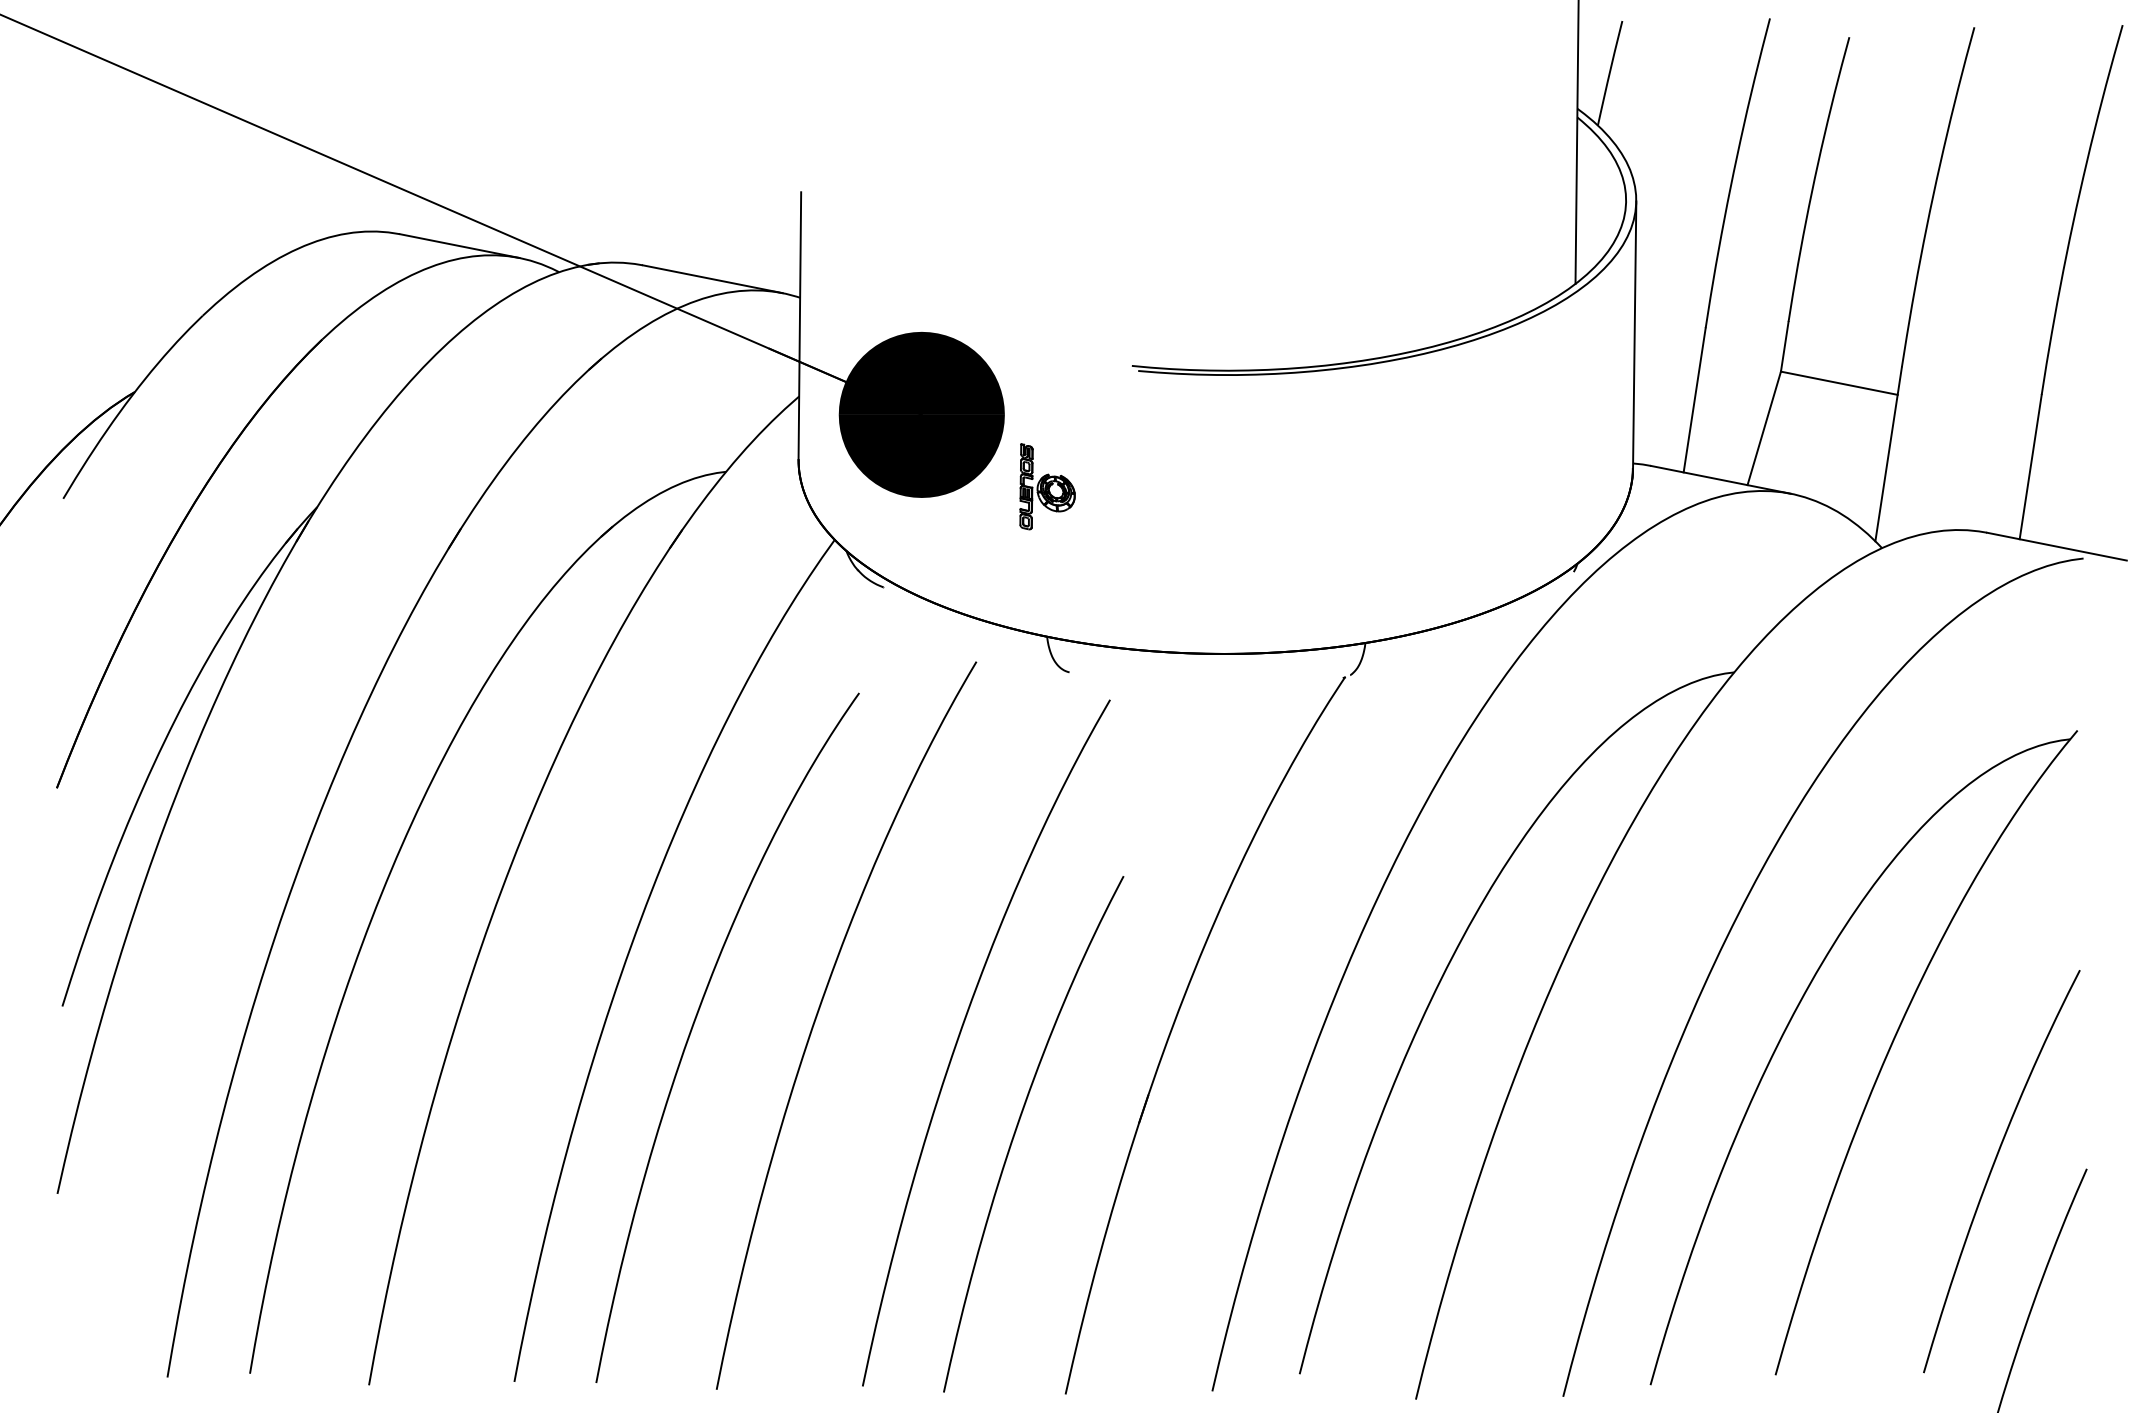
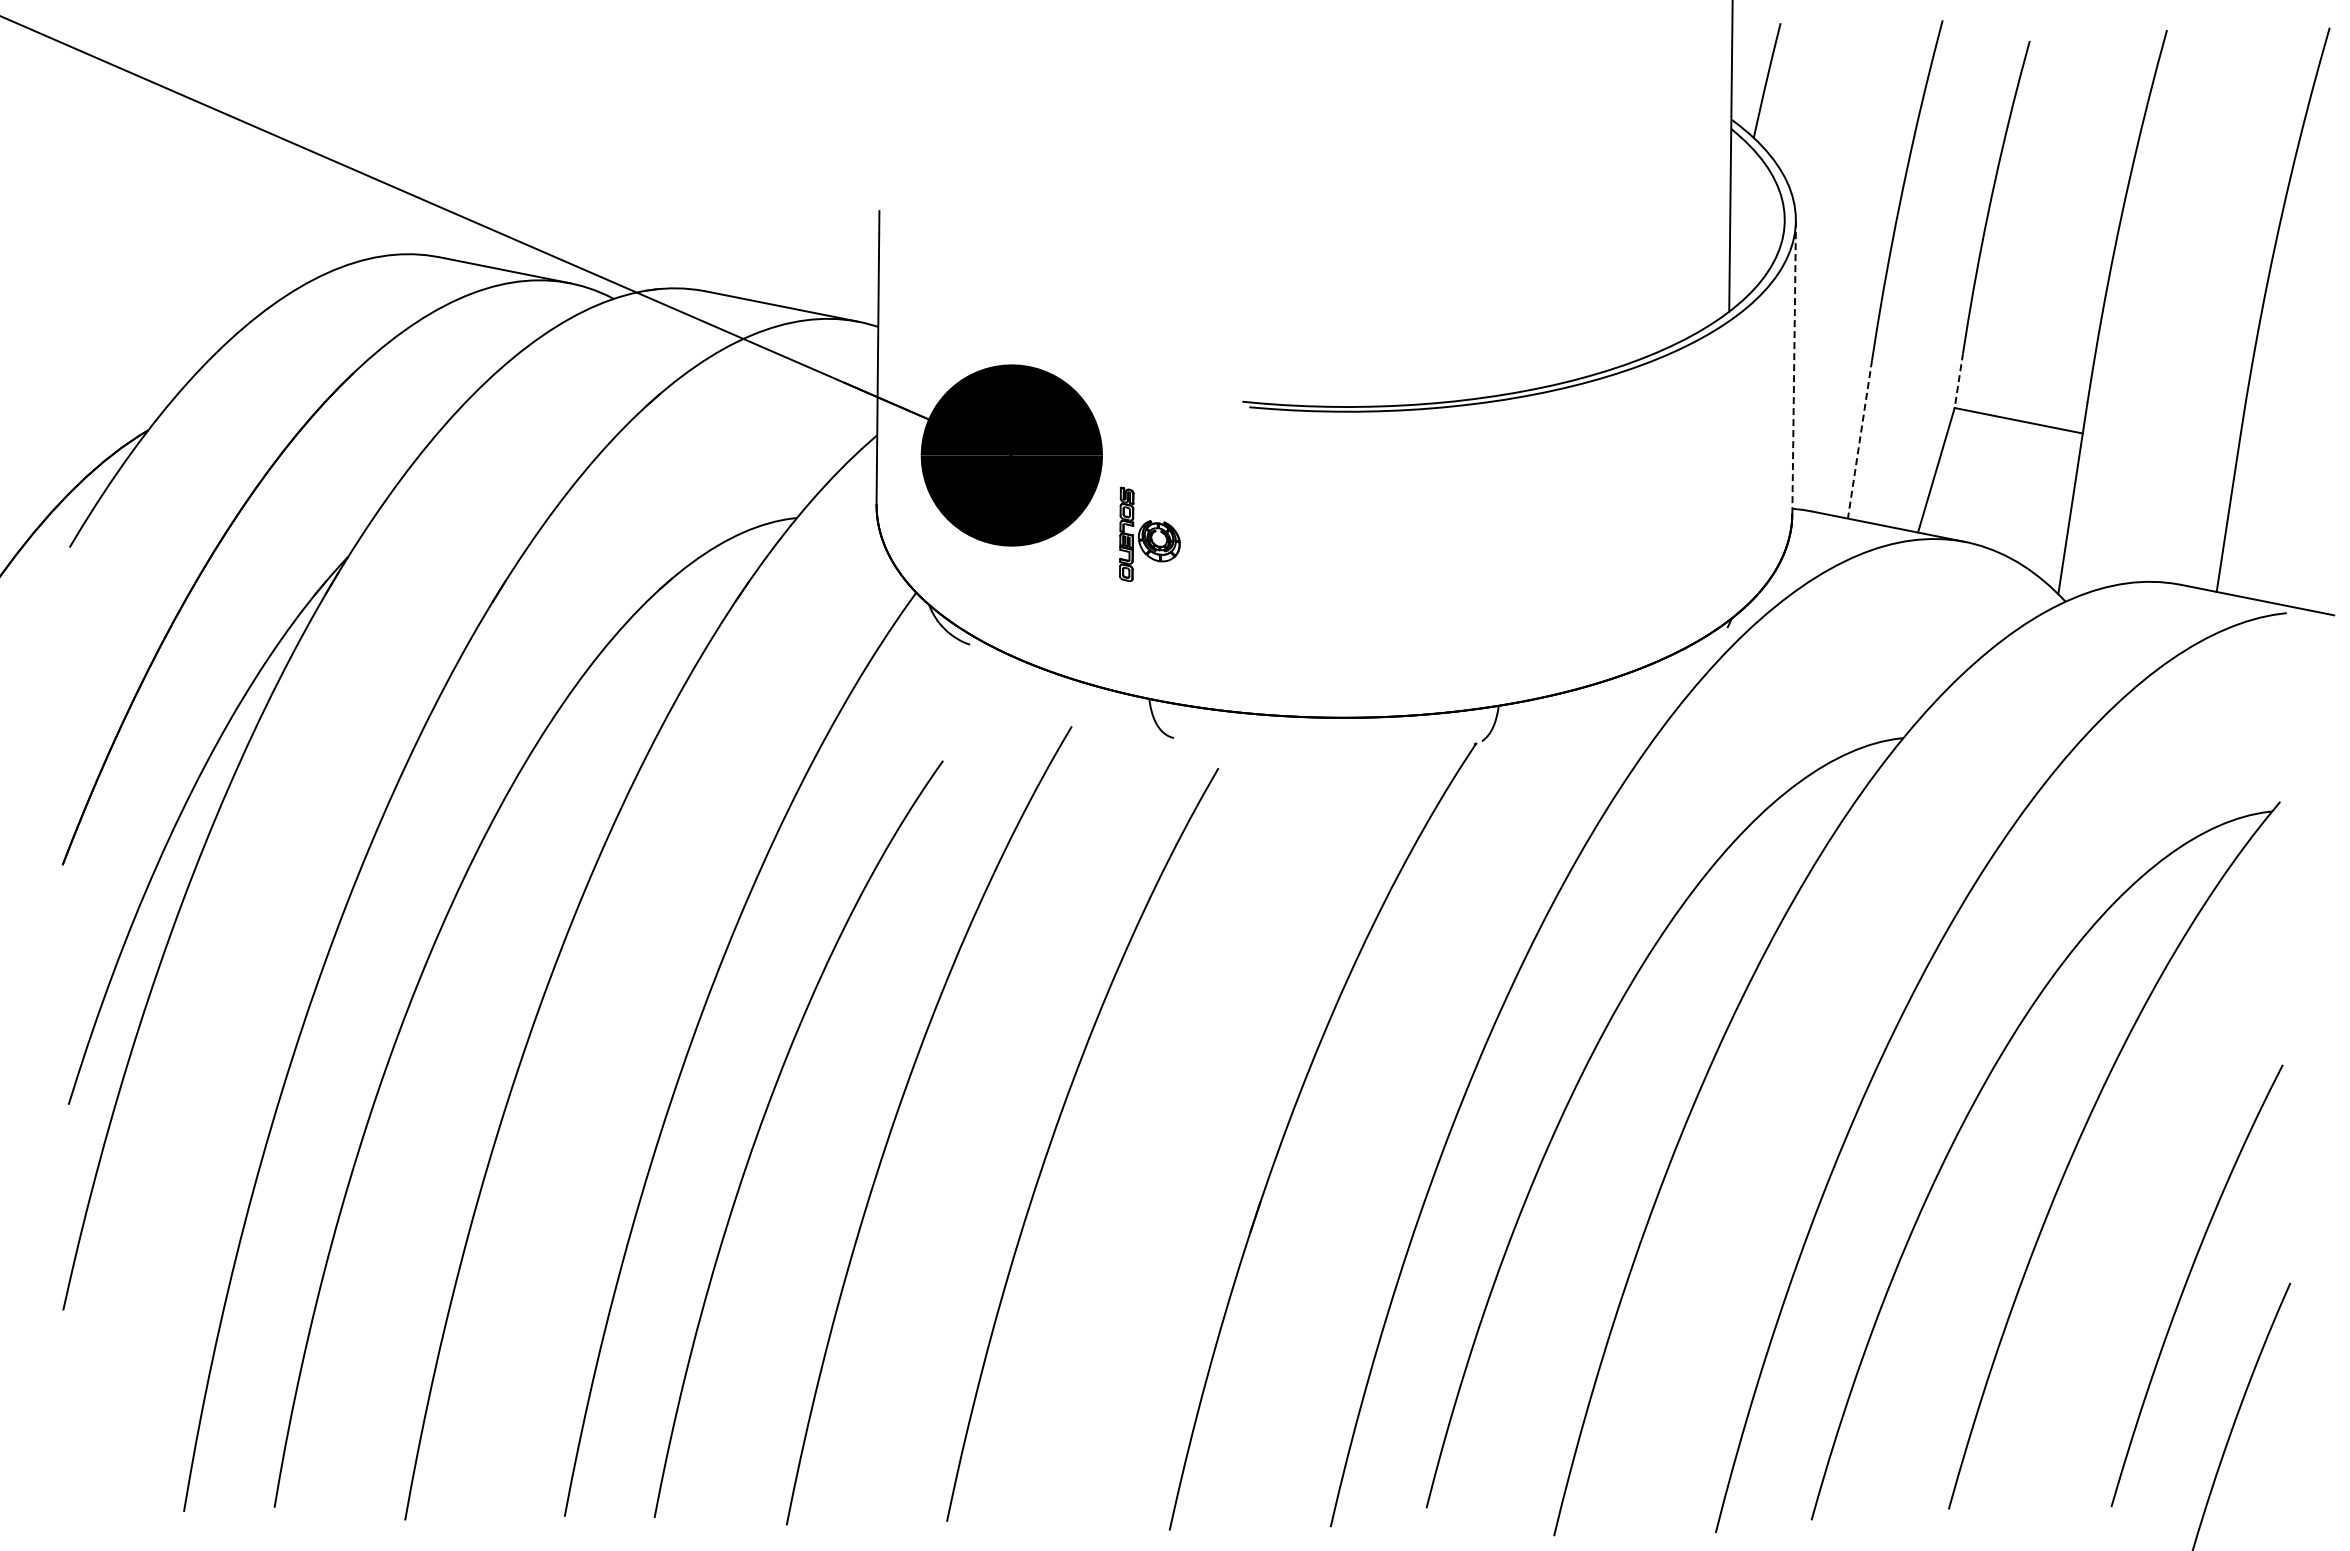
line: (1634, 334) -> (1794, 367), solid -> dashed
line: (1784, 346) -> (1958, 380), solid -> dashed
line: (1694, 400) -> (1859, 439), solid -> dashed
curve: (1017, 1129) -> (1116, 1239), removed

